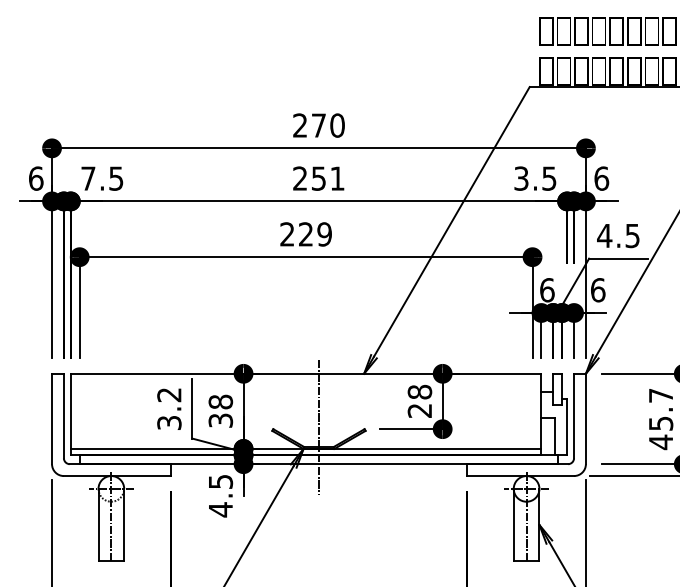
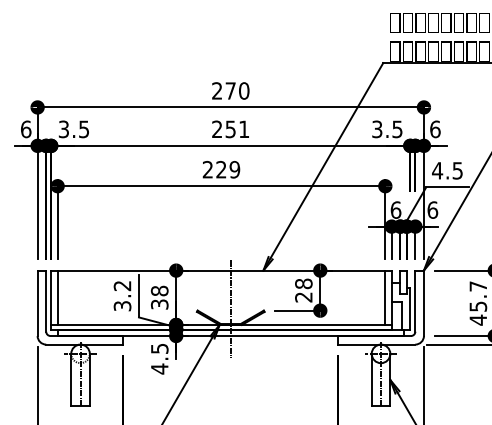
text: (88, 178) -> (64, 129), 7.5 -> 3.5
line: (79, 410) -> (57, 297), added
line: (532, 410) -> (385, 297), added

